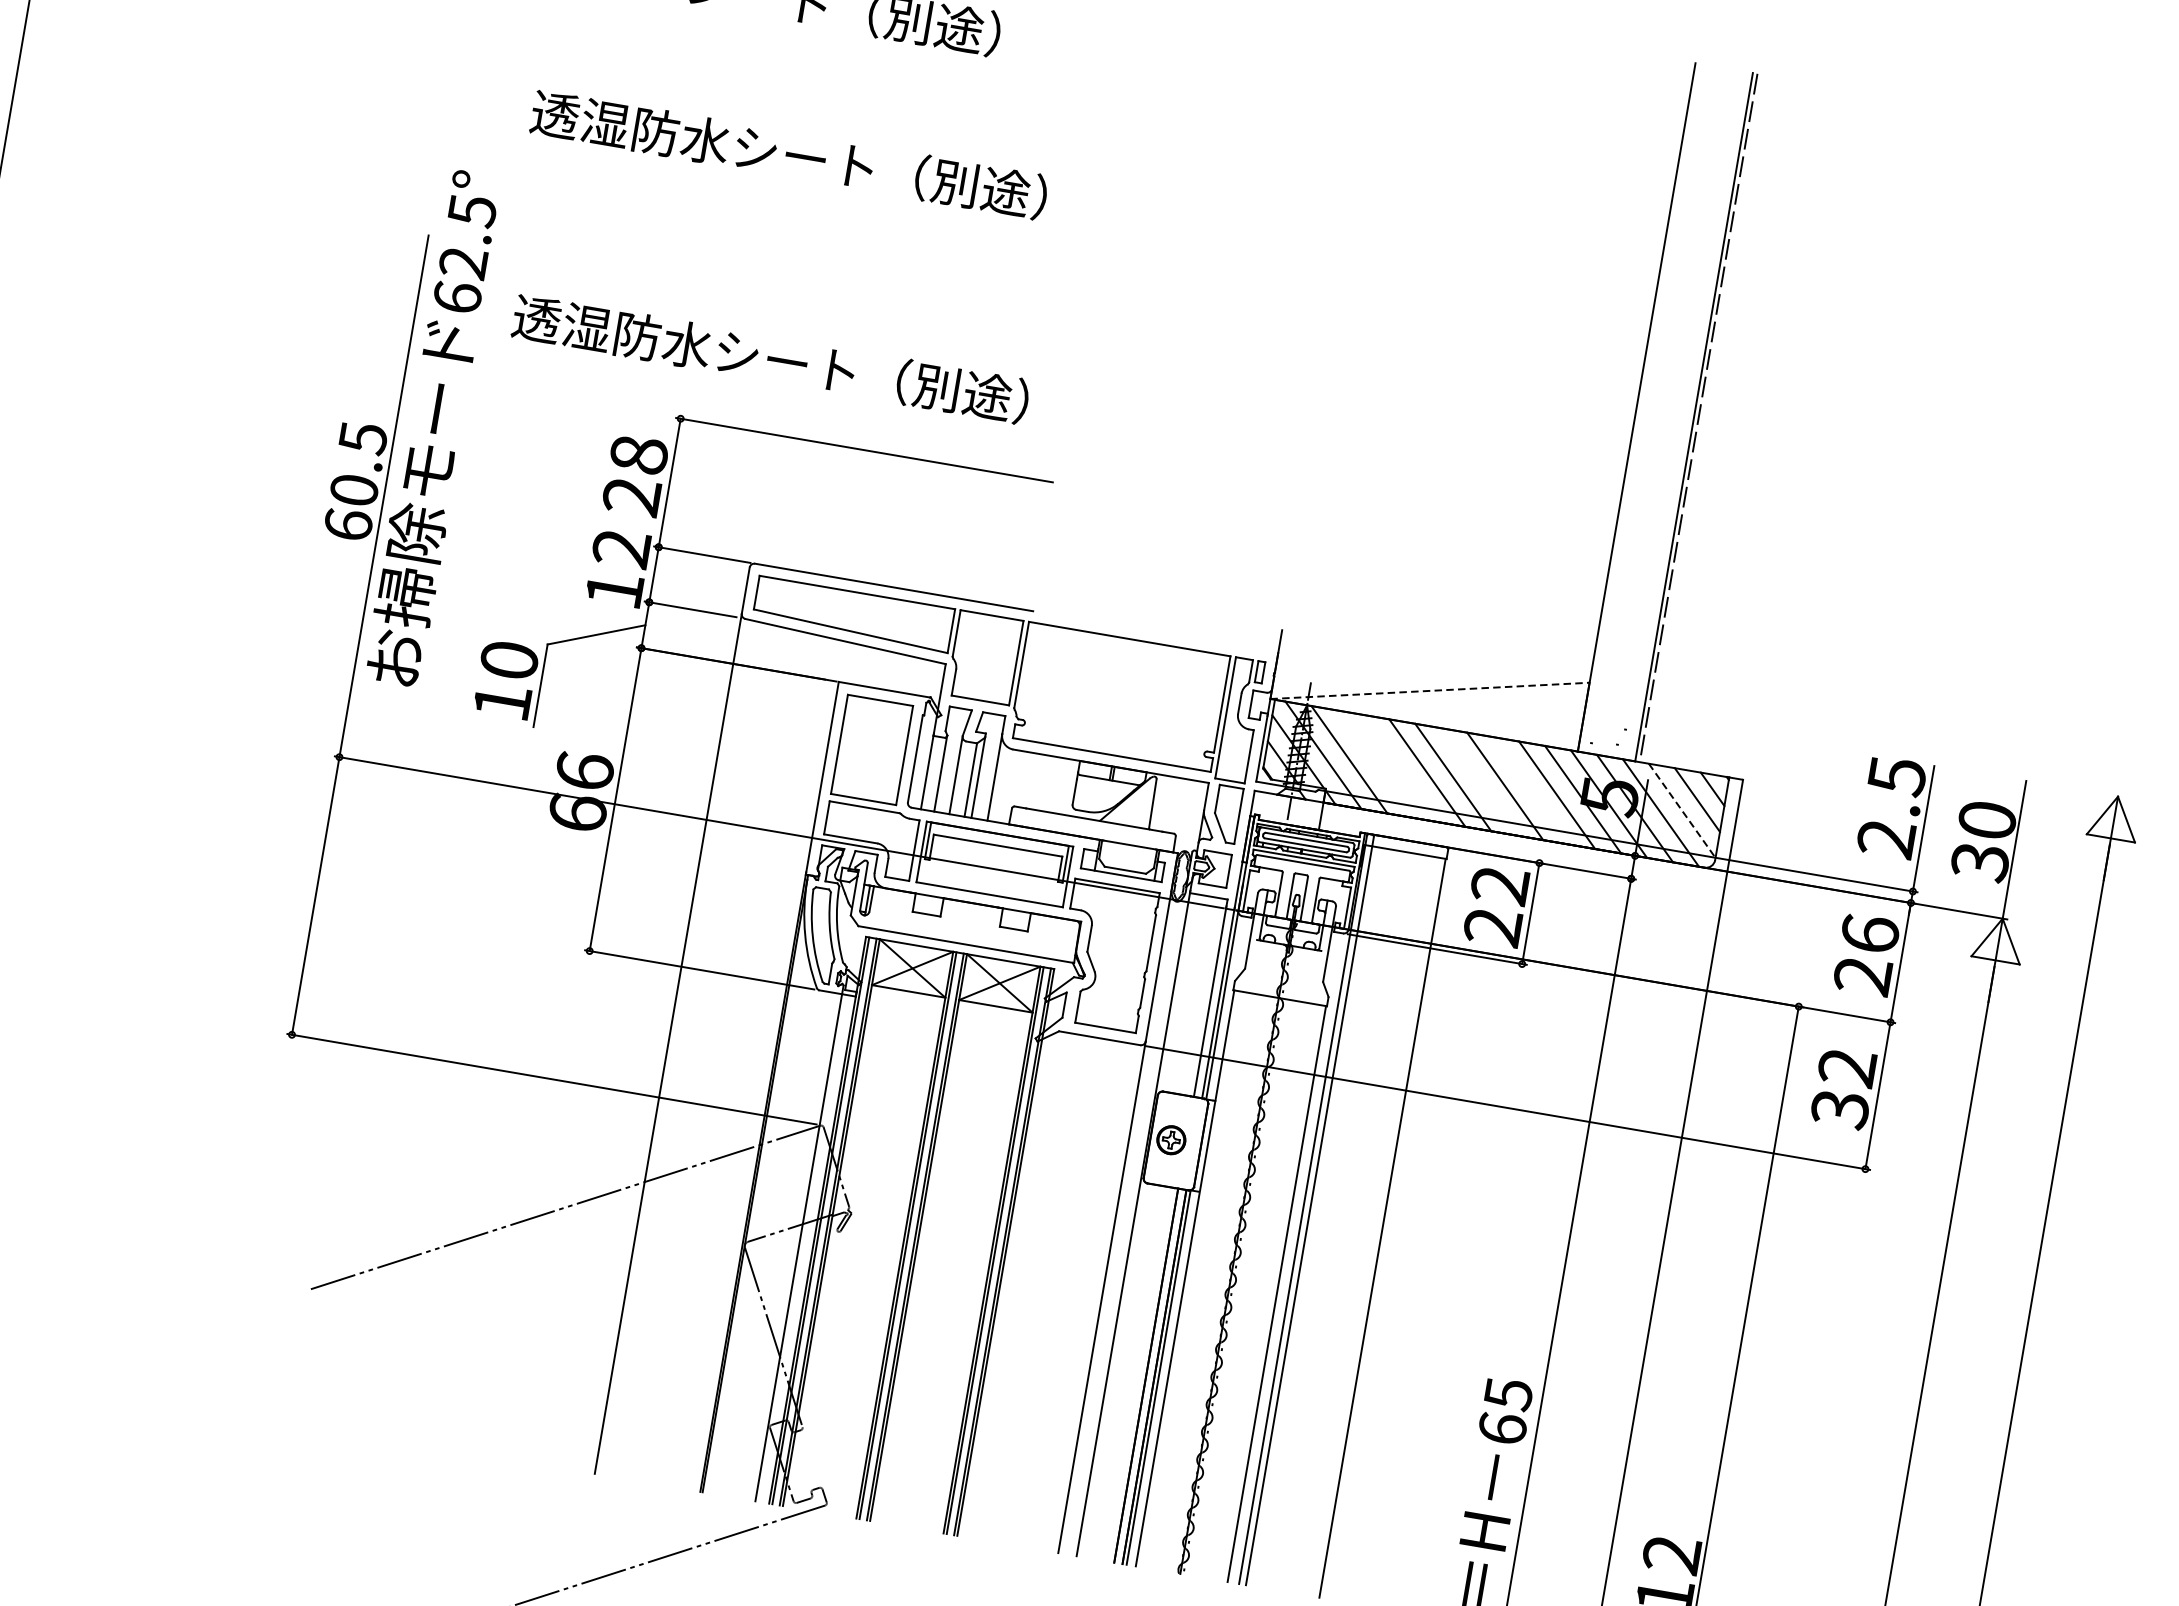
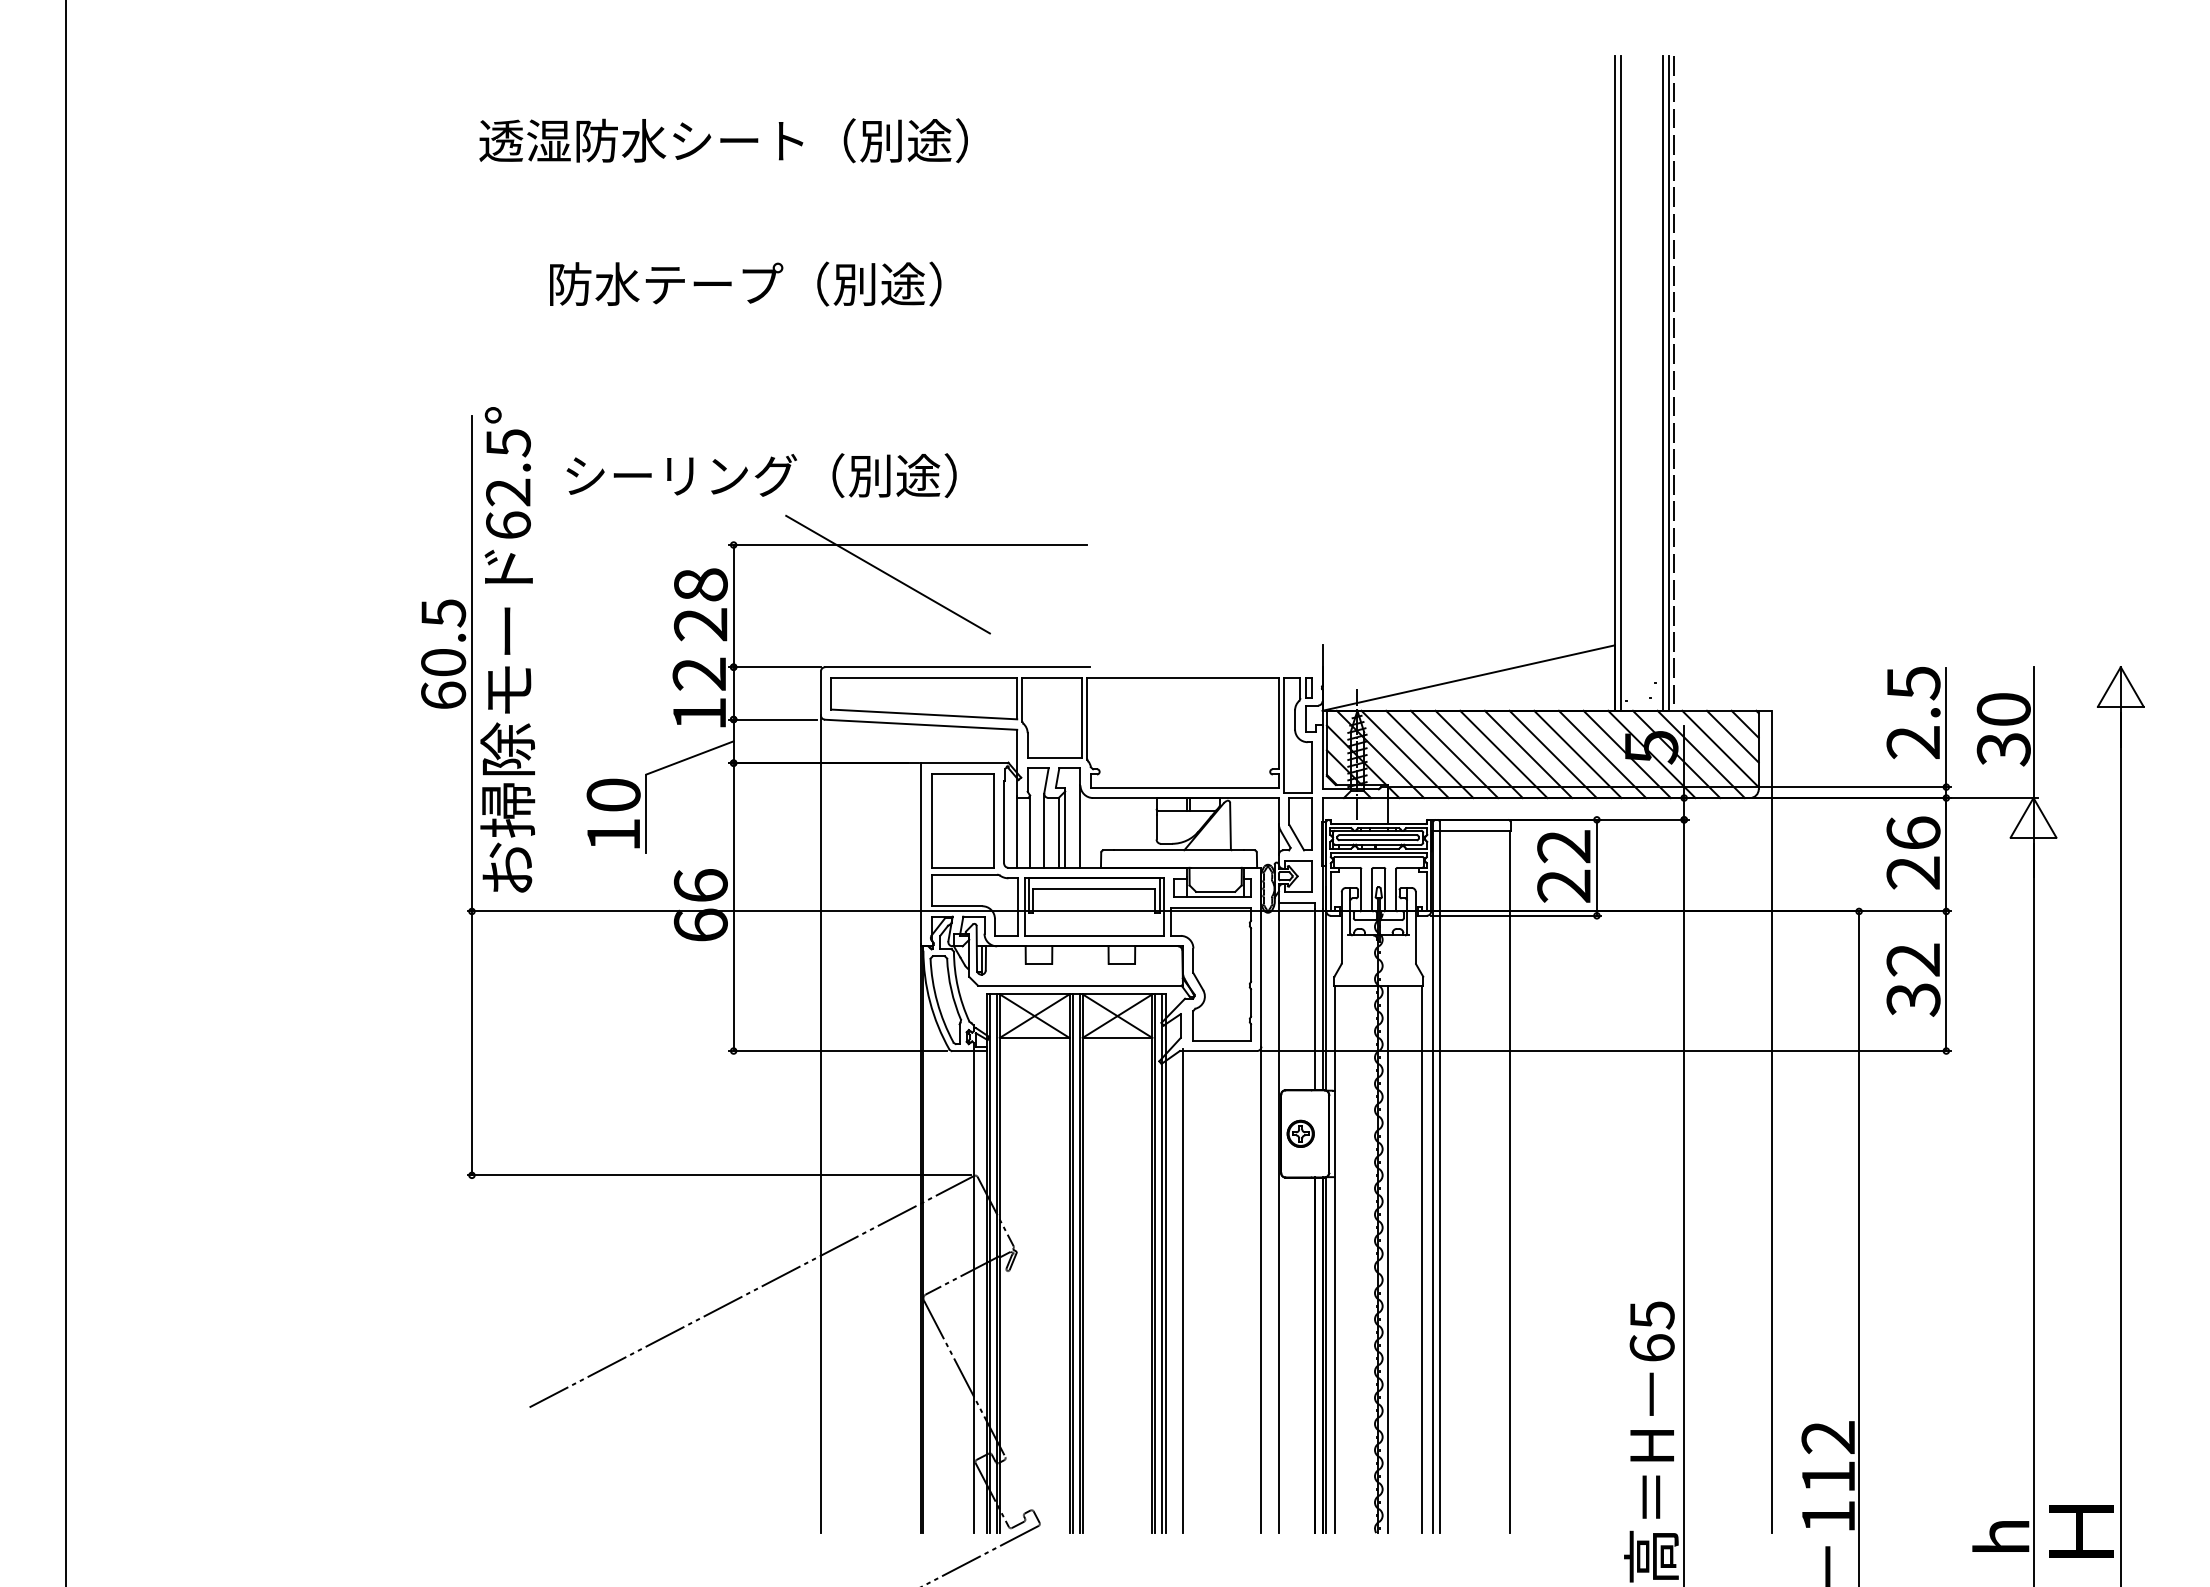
text: (789, 154) -> (792, 283), 透湿防水シート（別途） -> 防水テープ（別途）
text: (770, 358) -> (807, 475), 透湿防水シート（別途） -> シーリング（別途）
line: (1643, 408) -> (1621, 383), added
line: (1686, 415) -> (1662, 383), added
text: (434, 428) -> (507, 649), moved
line: (837, 477) -> (887, 574), added
line: (1429, 691) -> (1468, 678), dashed -> solid
line: (1375, 764) -> (1429, 754), added
line: (1401, 768) -> (1454, 754), added
line: (1479, 782) -> (1528, 754), added
line: (1530, 790) -> (1577, 754), added
line: (1682, 811) -> (1720, 749), dashed -> solid
line: (1018, 1283) -> (1182, 1290), added
line: (1240, 1287) -> (1387, 1259), added

